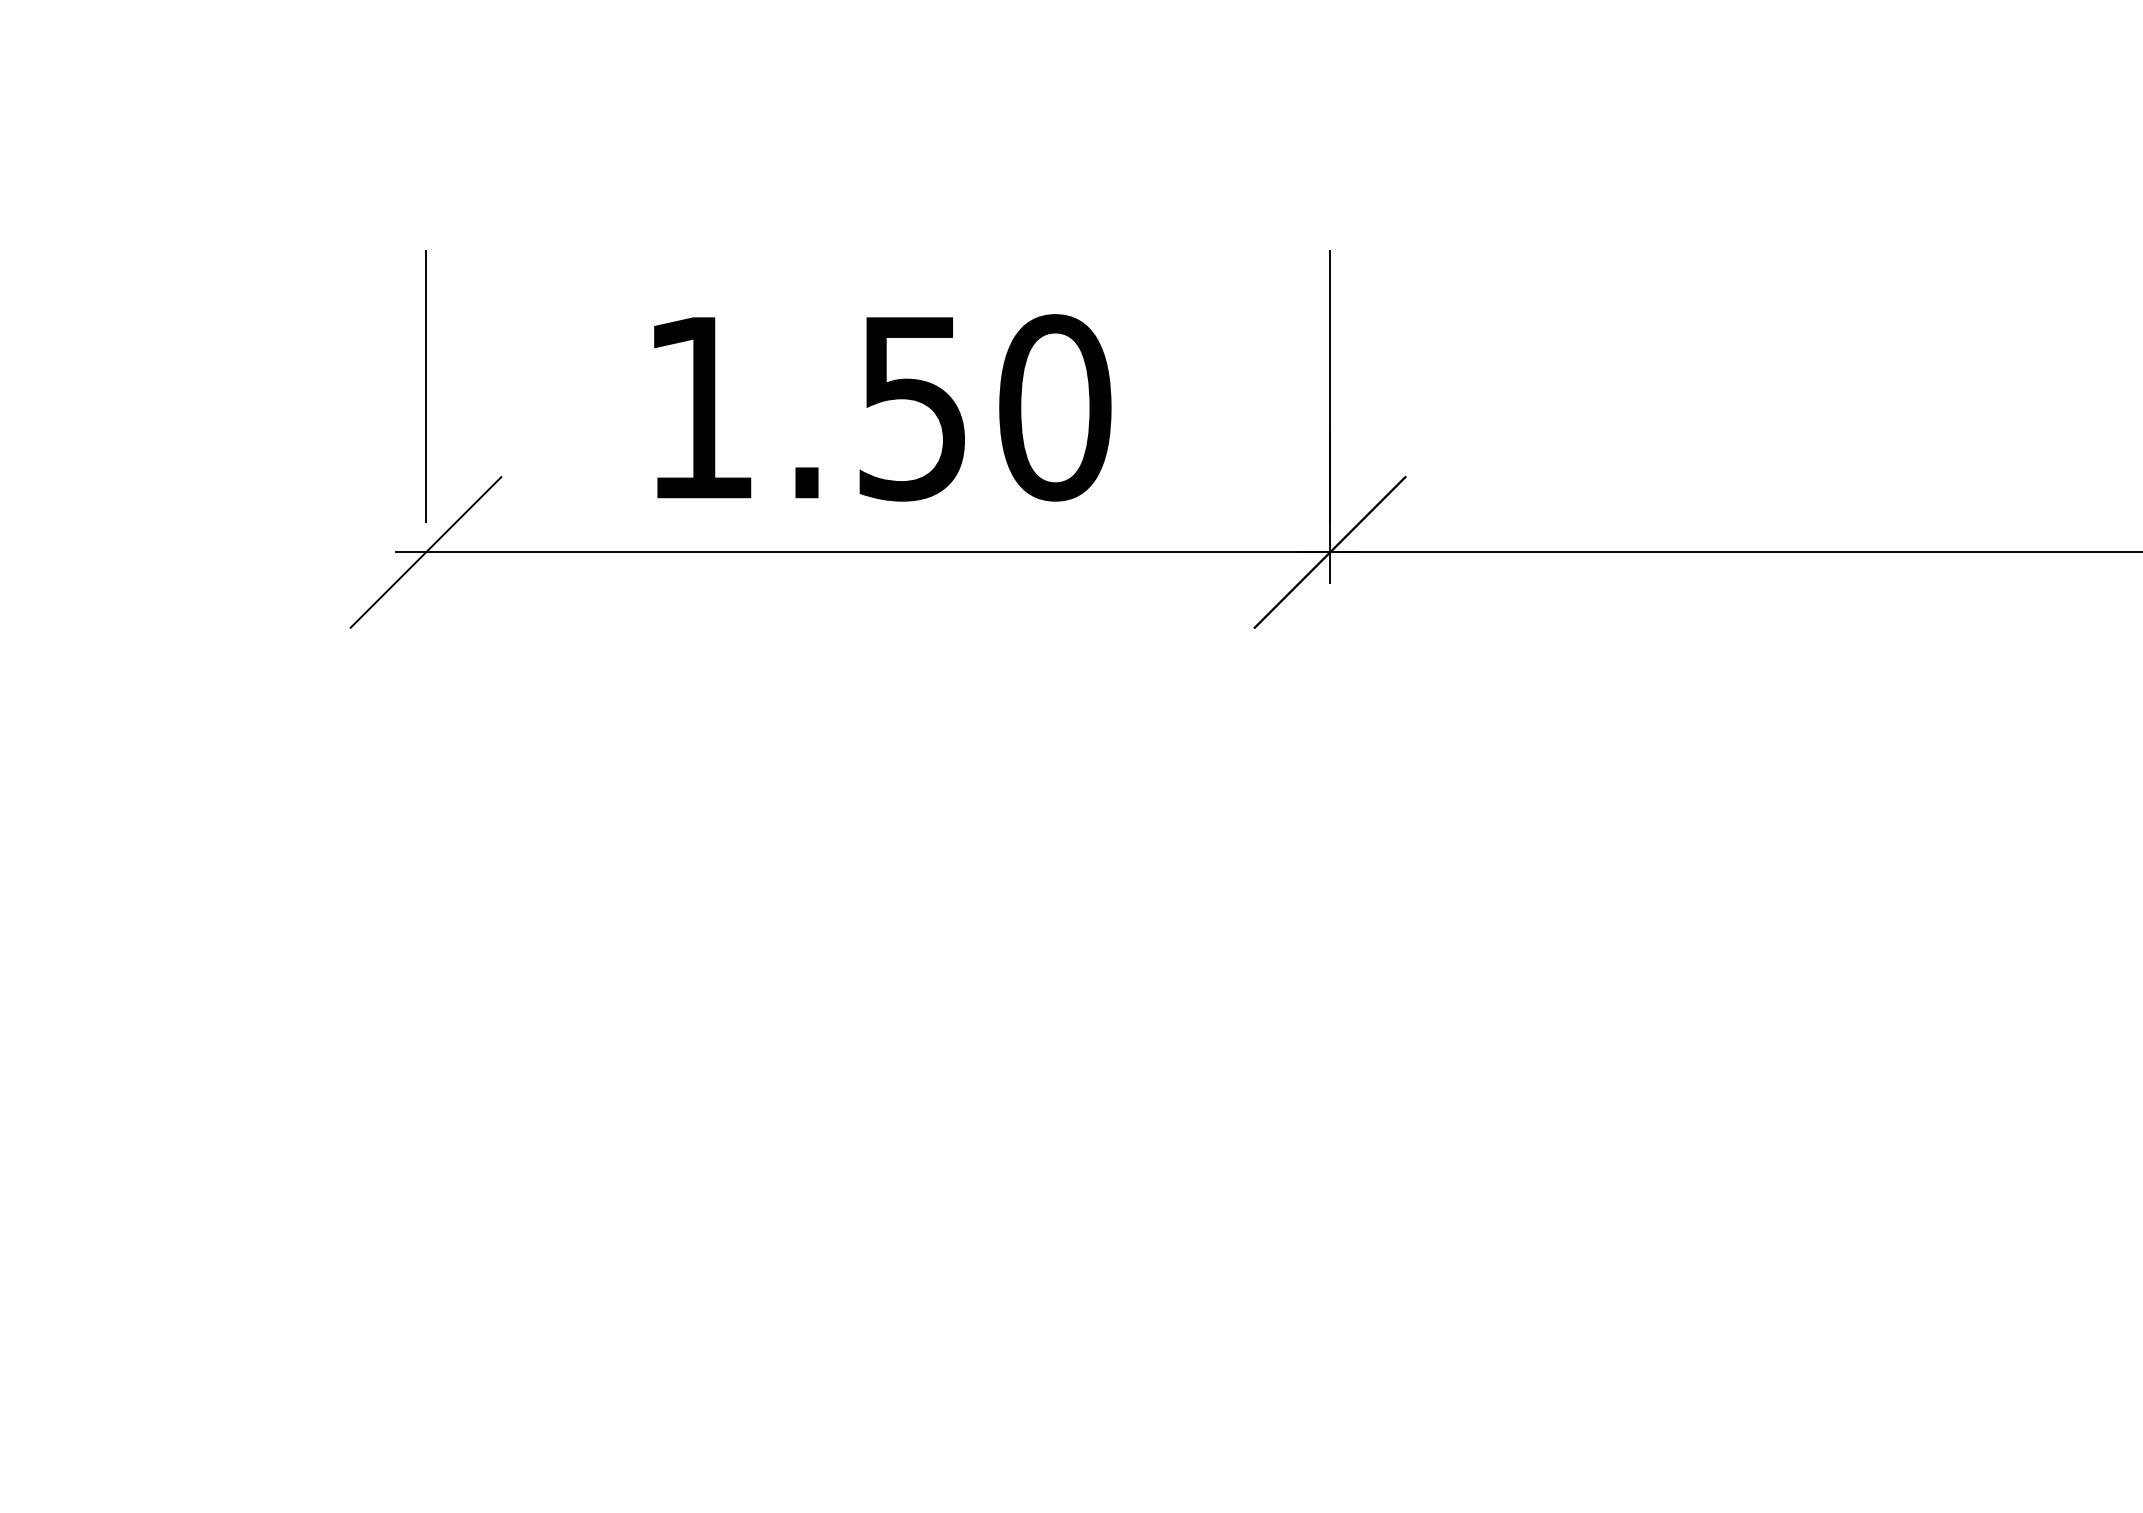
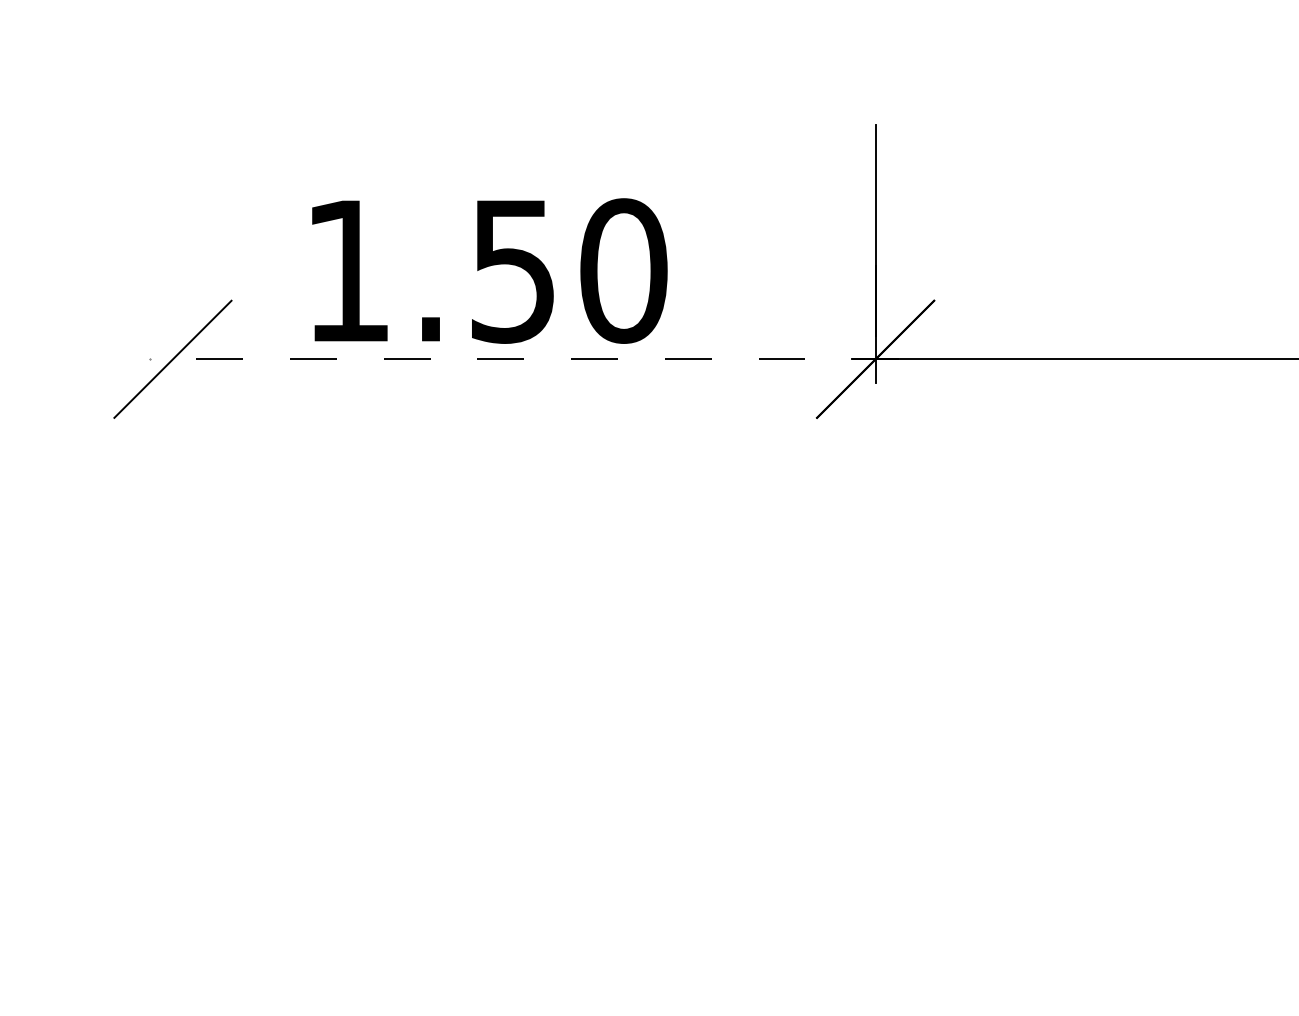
line: (425, 386) -> (172, 230), removed
text: (882, 407) -> (489, 270), moved
line: (877, 552) -> (523, 359), solid -> dashed

